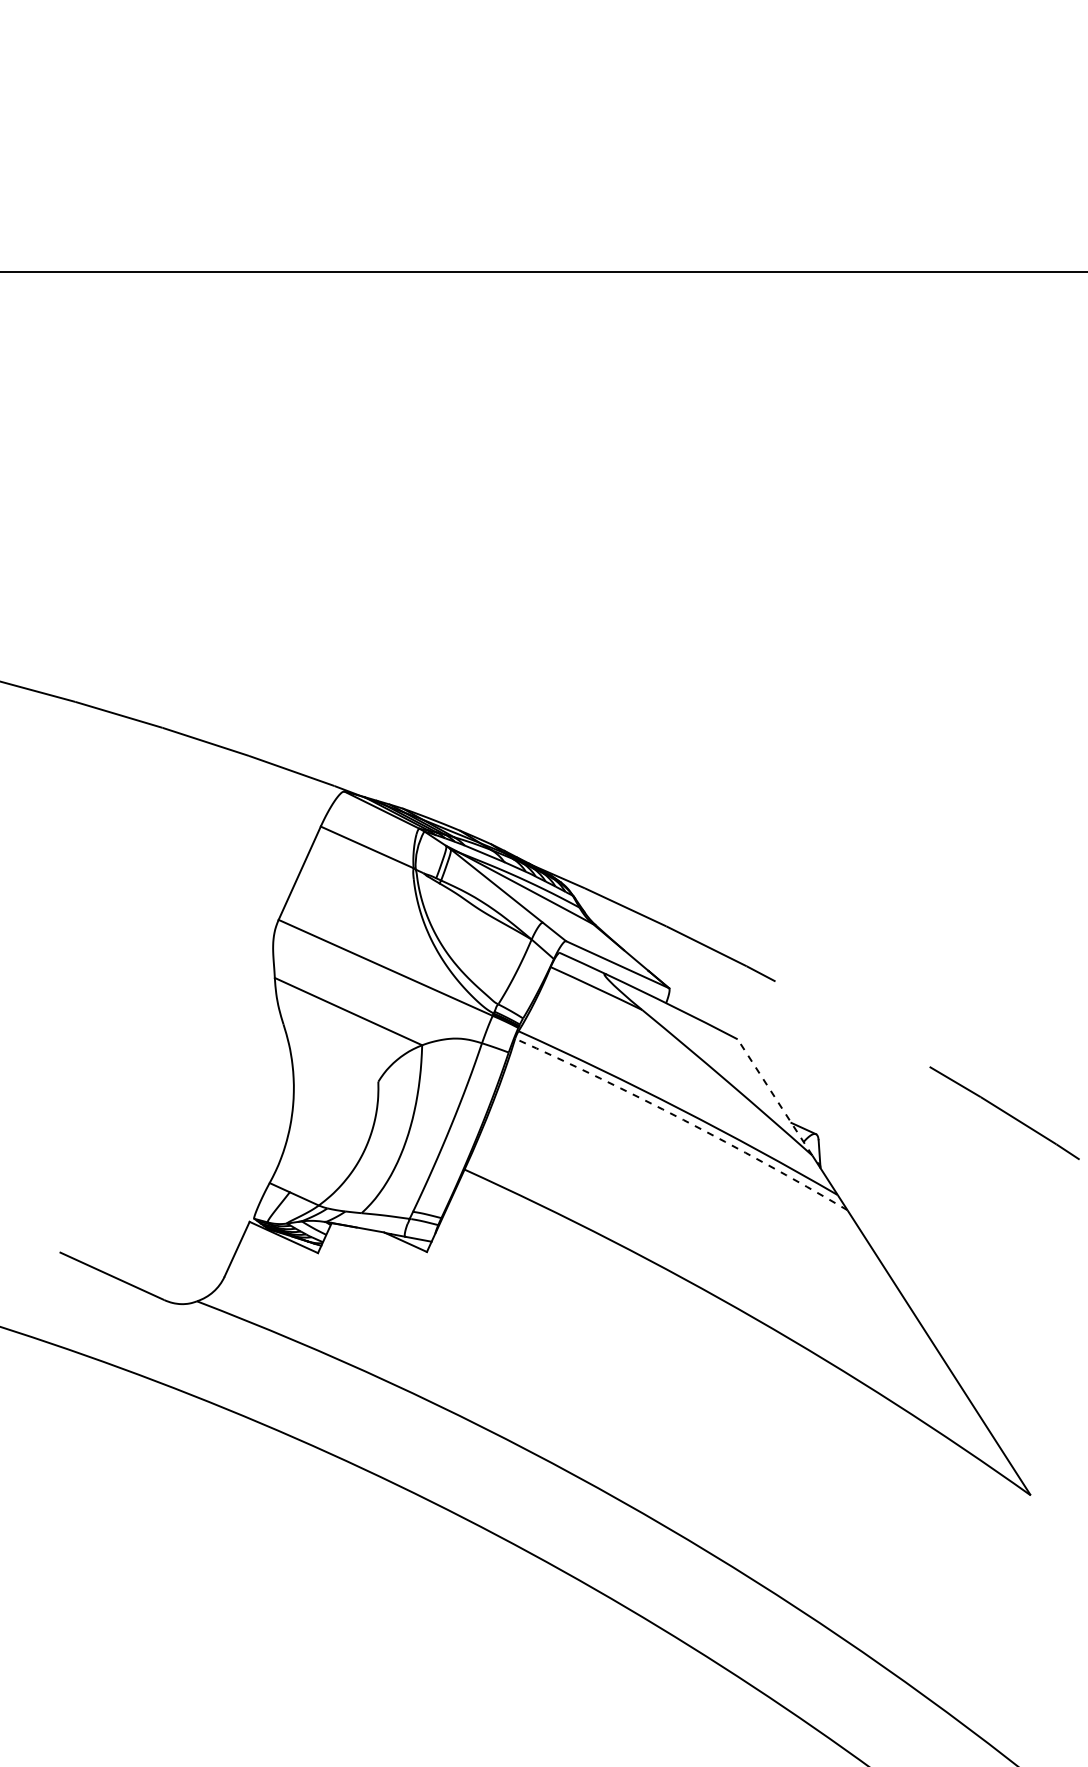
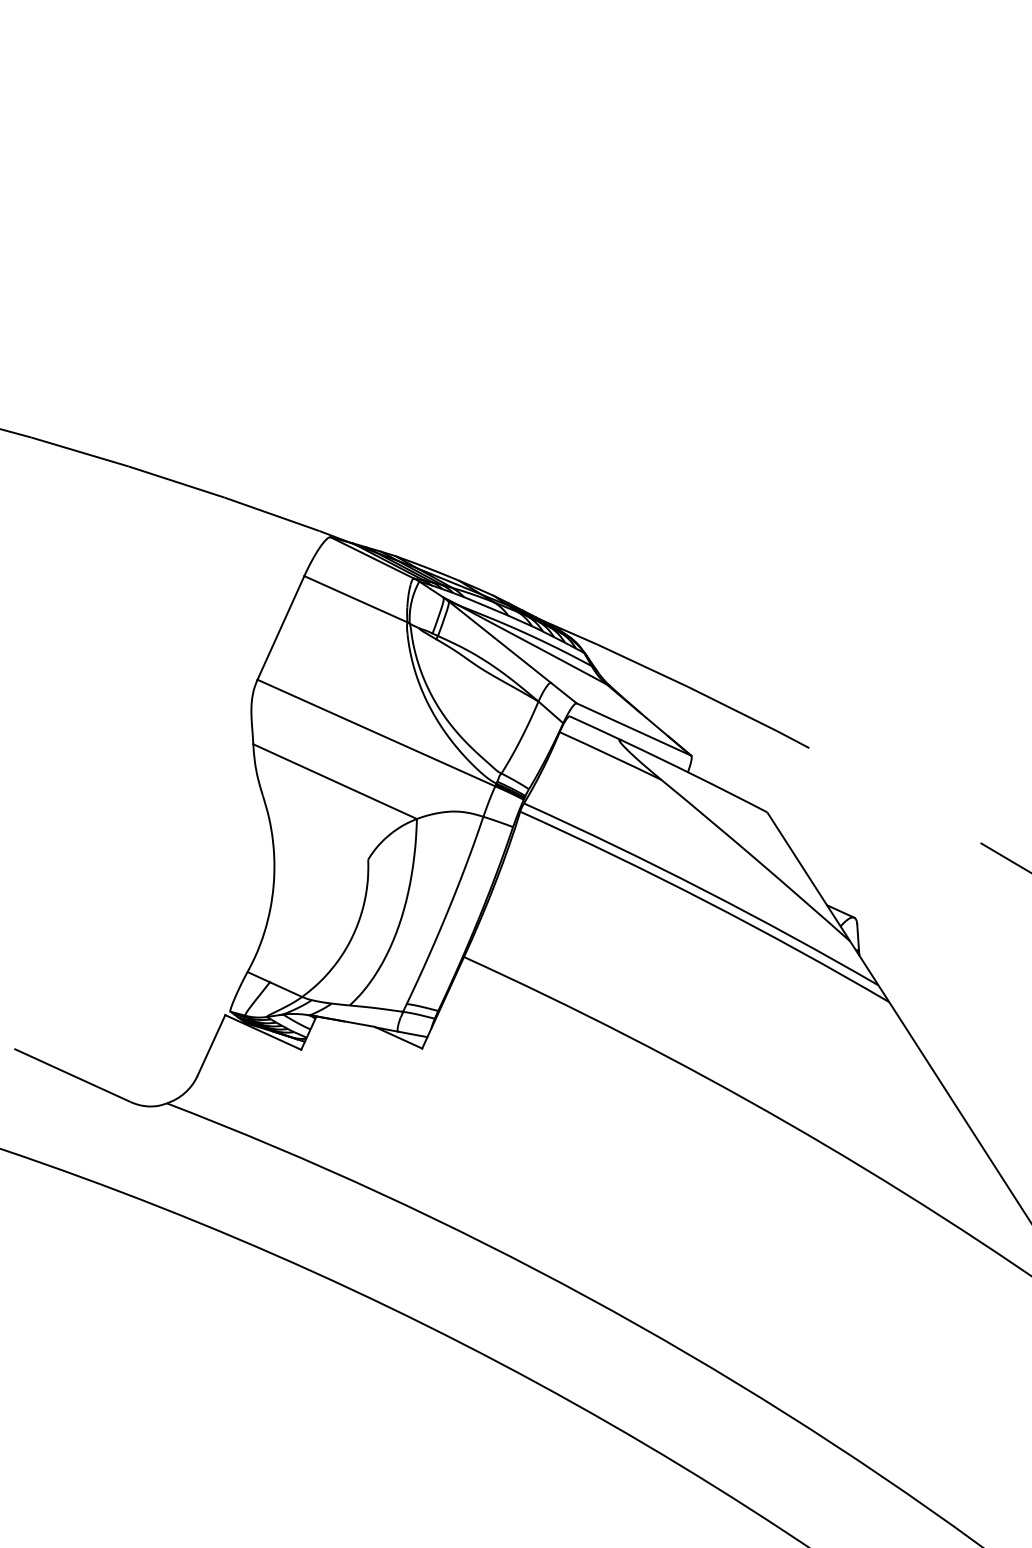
line: (775, 1097) -> (809, 876), dashed -> solid
arc: (683, 1120) -> (707, 902), dashed -> solid

